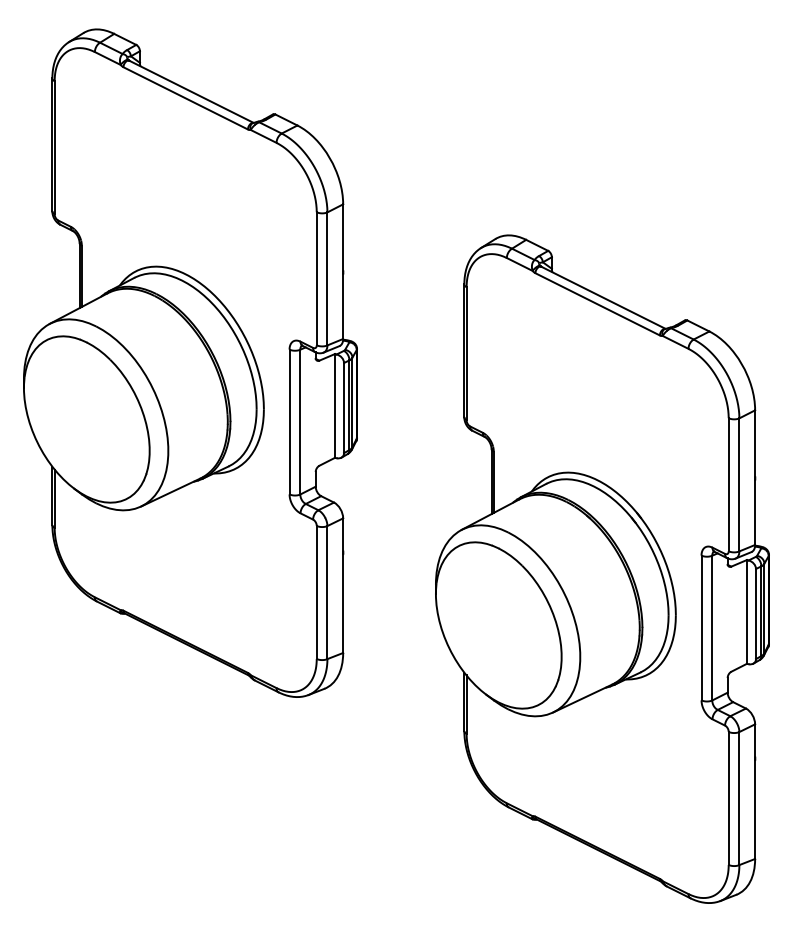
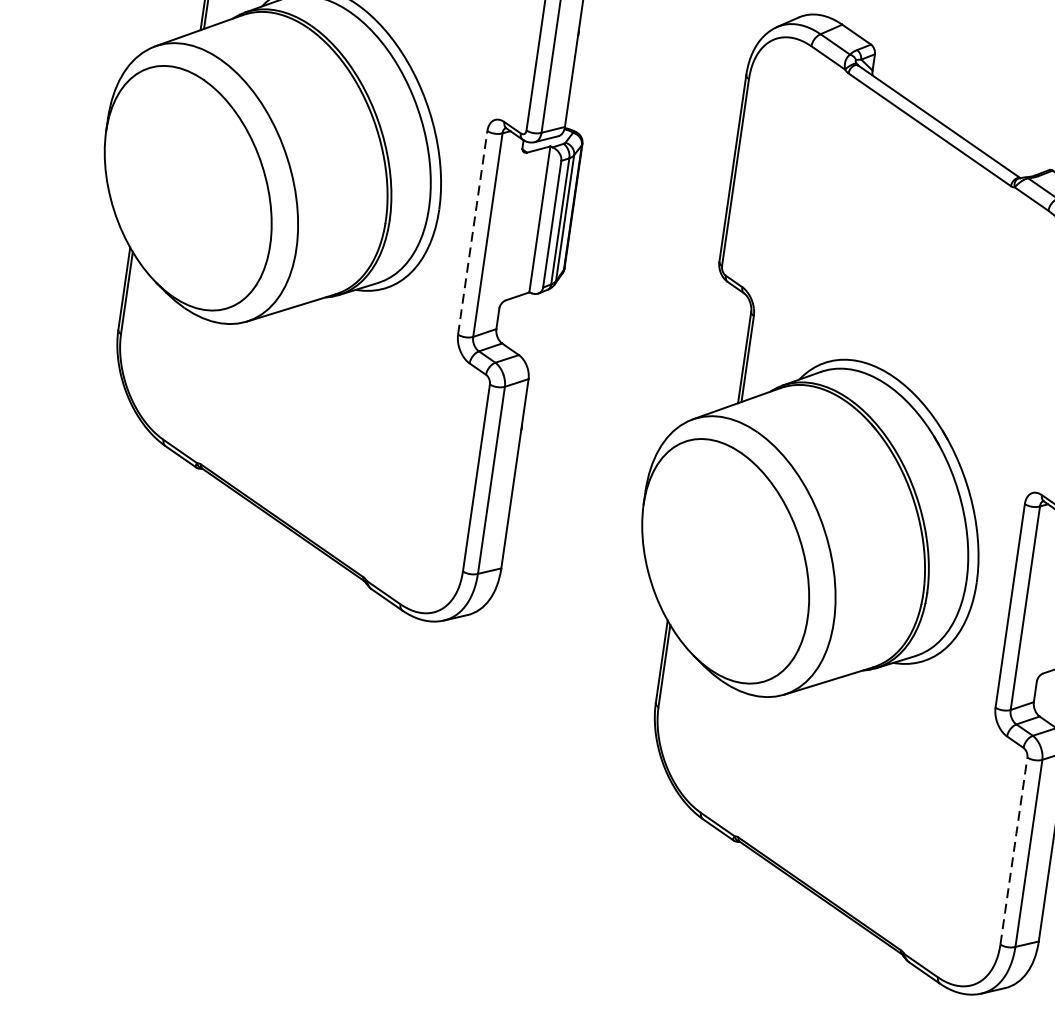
line: (289, 421) -> (472, 232), solid -> dashed
line: (728, 798) -> (1013, 851), solid -> dashed

